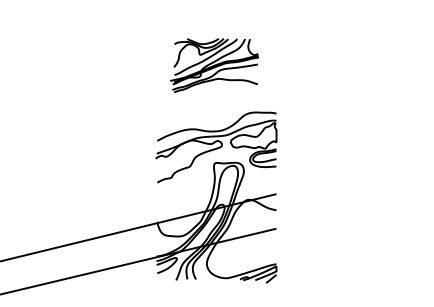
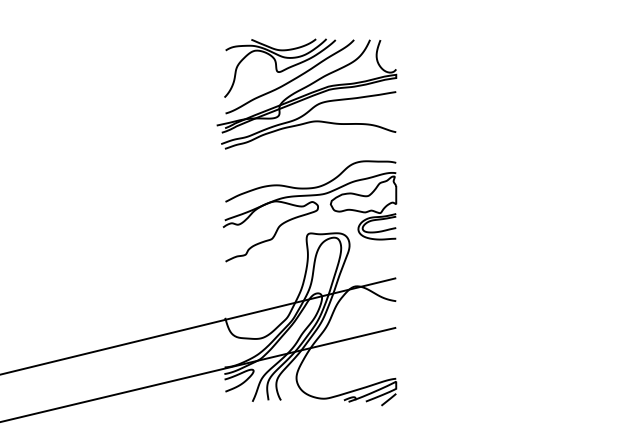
part: (214, 65) -> (307, 93), size x1.43

